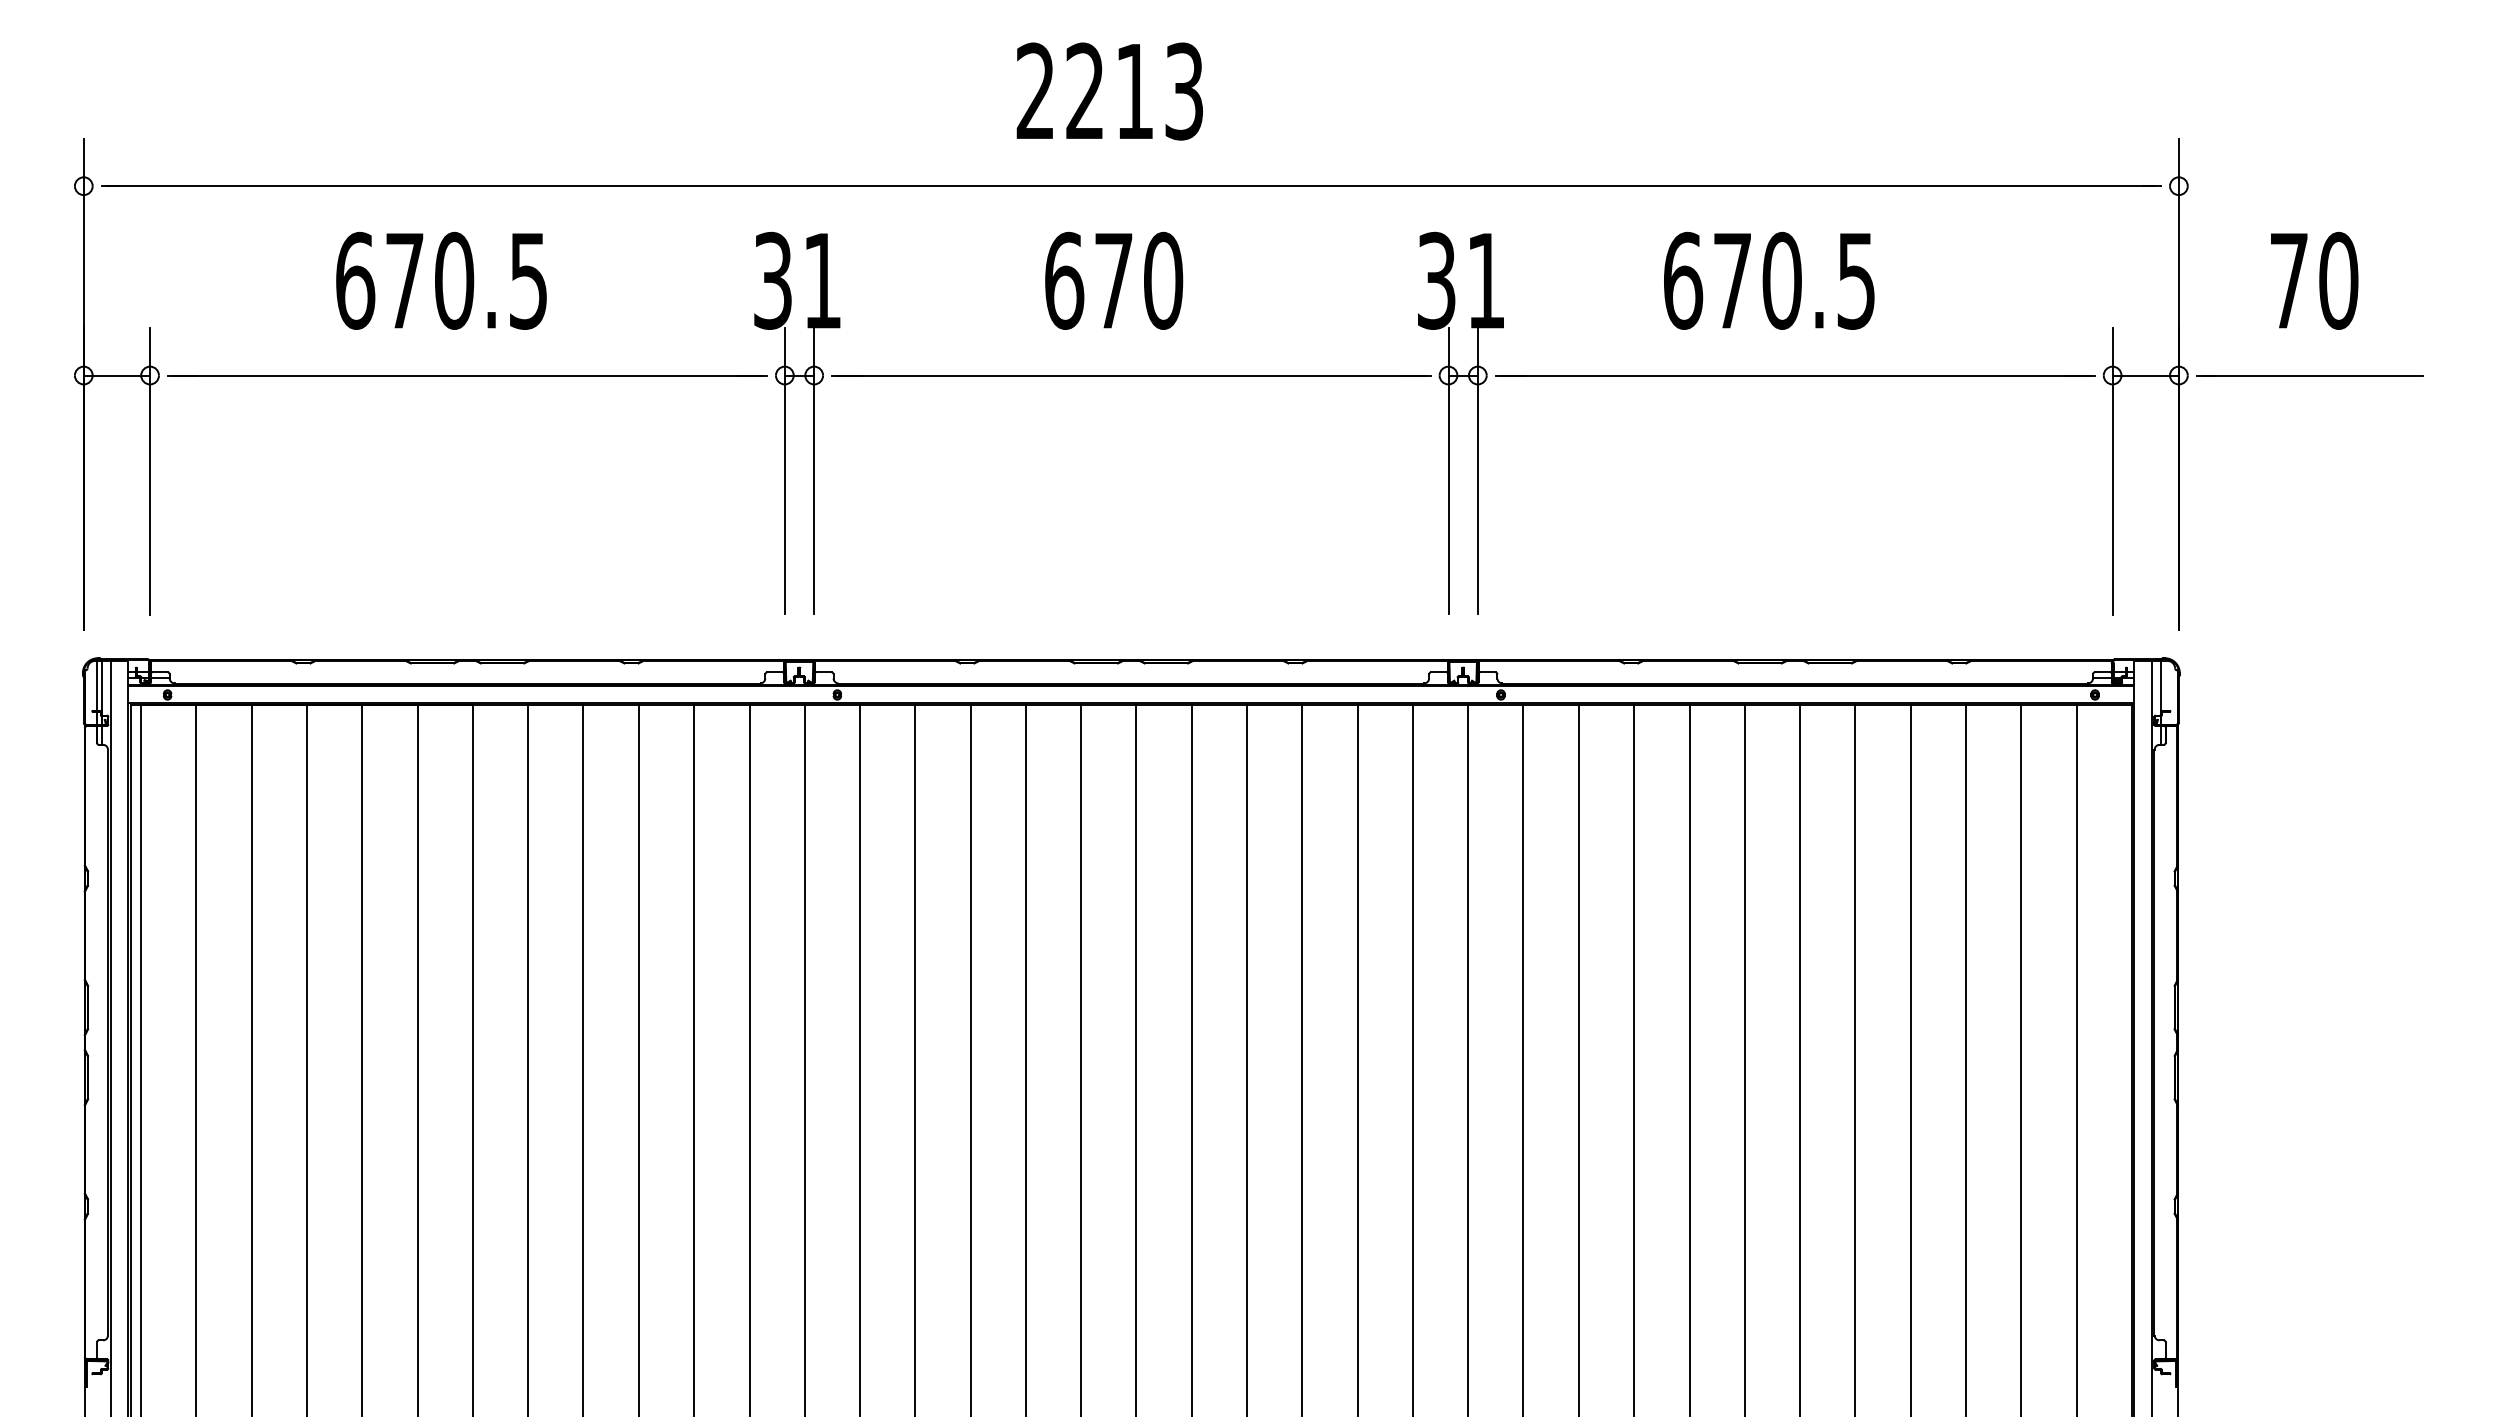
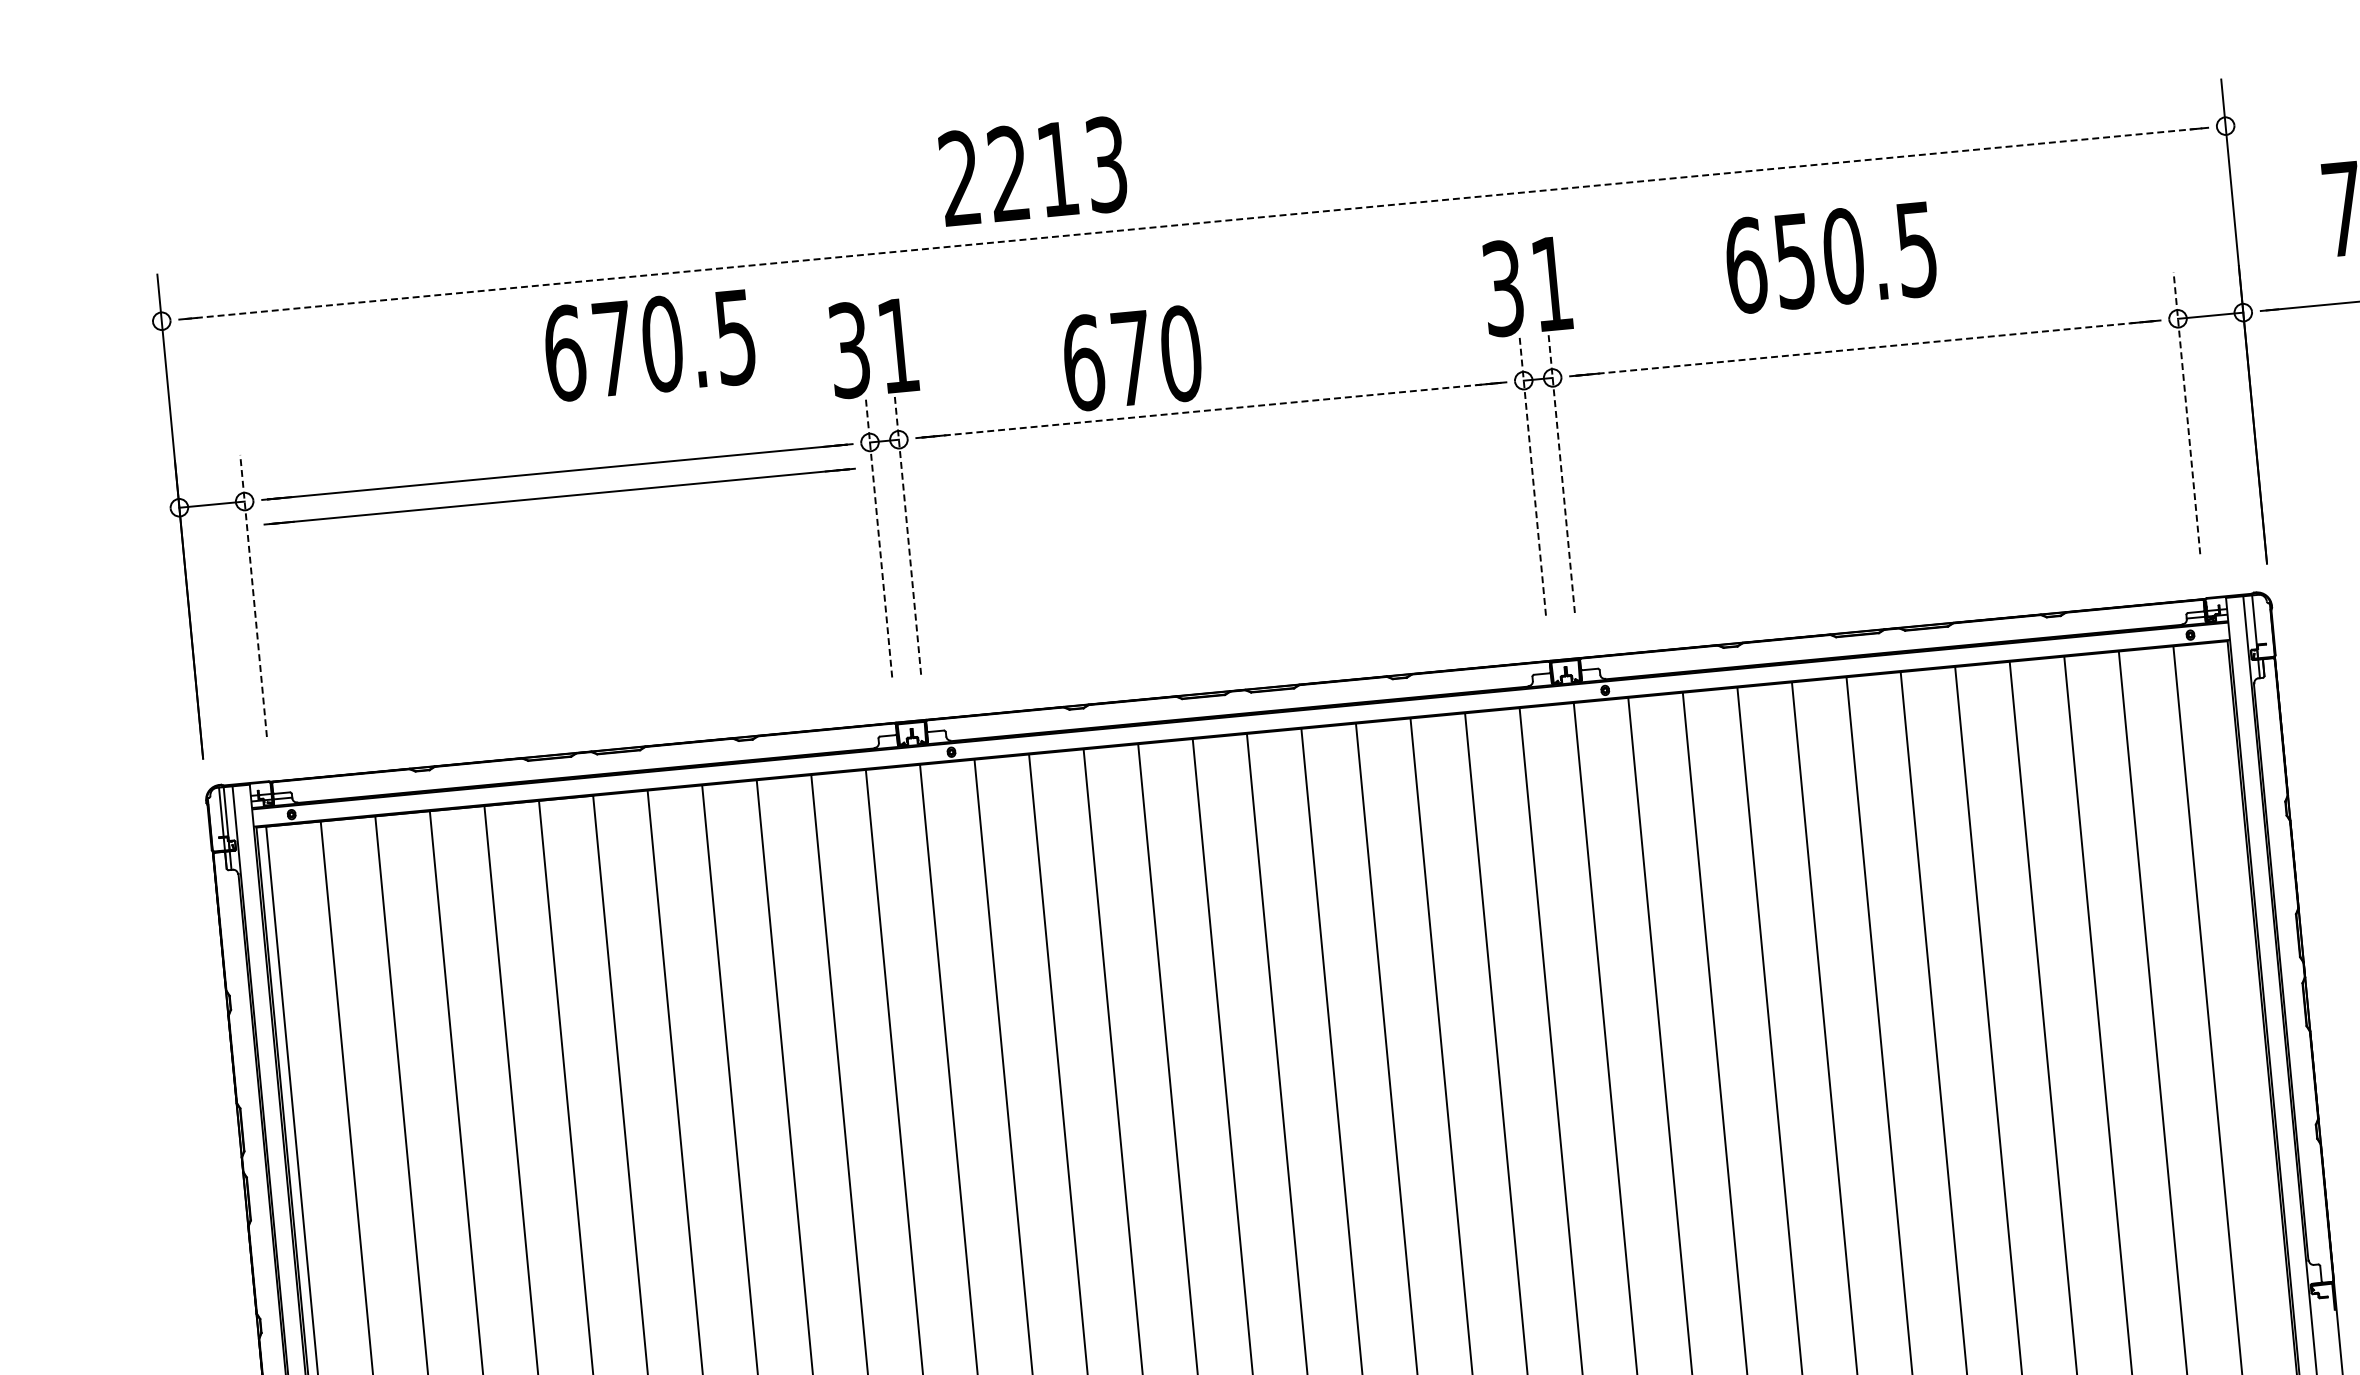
text: (1109, 91) -> (1032, 171), moved
line: (1131, 186) -> (1193, 223), solid -> dashed
text: (441, 280) -> (649, 344), moved
text: (1114, 280) -> (1133, 357), moved
text: (1732, 281) -> (1794, 261), 670.5 -> 650.5
line: (1131, 375) -> (1211, 410), solid -> dashed
line: (1795, 375) -> (1865, 348), solid -> dashed
line: (467, 400) -> (559, 496), added
line: (150, 470) -> (253, 595), solid -> dashed
line: (2112, 470) -> (2186, 412), solid -> dashed
line: (784, 471) -> (878, 537), solid -> dashed
line: (814, 471) -> (908, 534), solid -> dashed
line: (1448, 471) -> (1532, 475), solid -> dashed
line: (1477, 471) -> (1561, 472), solid -> dashed

